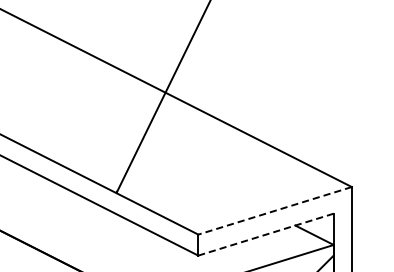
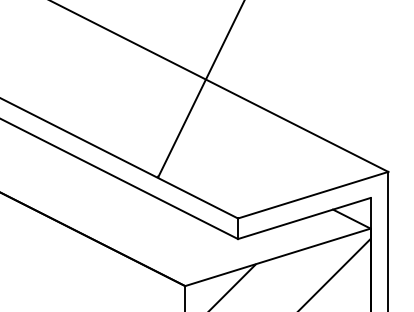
line: (275, 211) -> (313, 195), dashed -> solid
line: (265, 234) -> (303, 218), dashed -> solid

